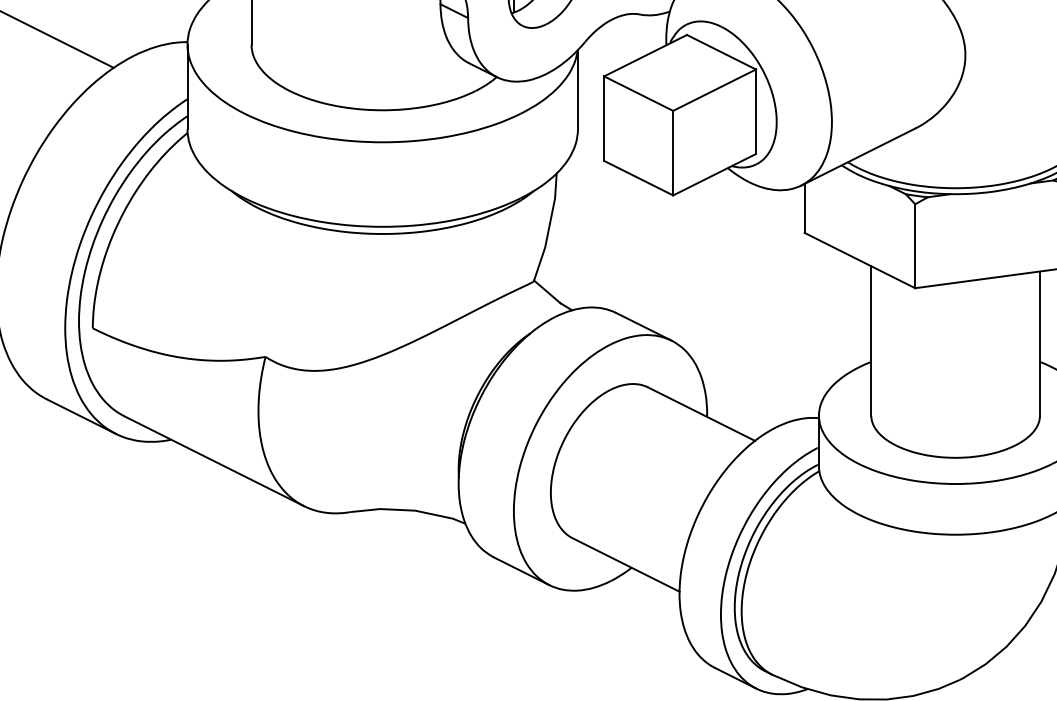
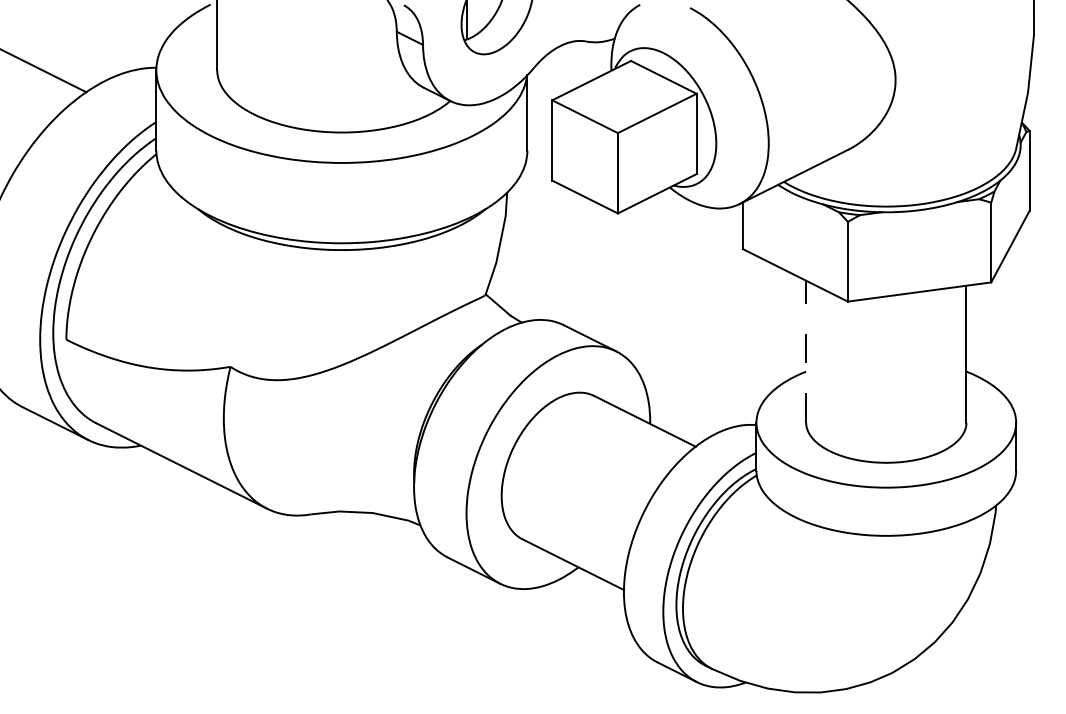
line: (871, 340) -> (806, 351), solid -> dashed

